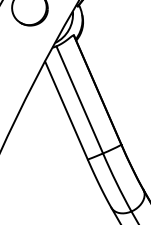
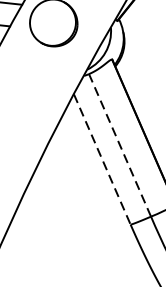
line: (79, 99) -> (119, 144), solid -> dashed
line: (66, 110) -> (102, 159), solid -> dashed

